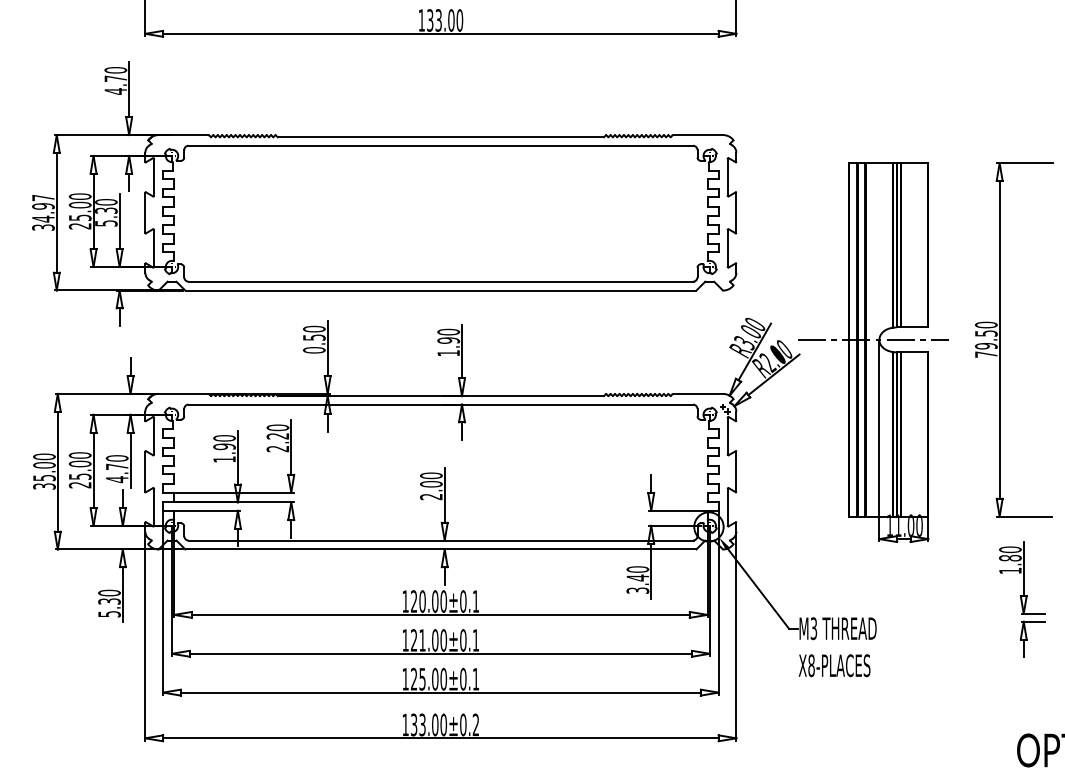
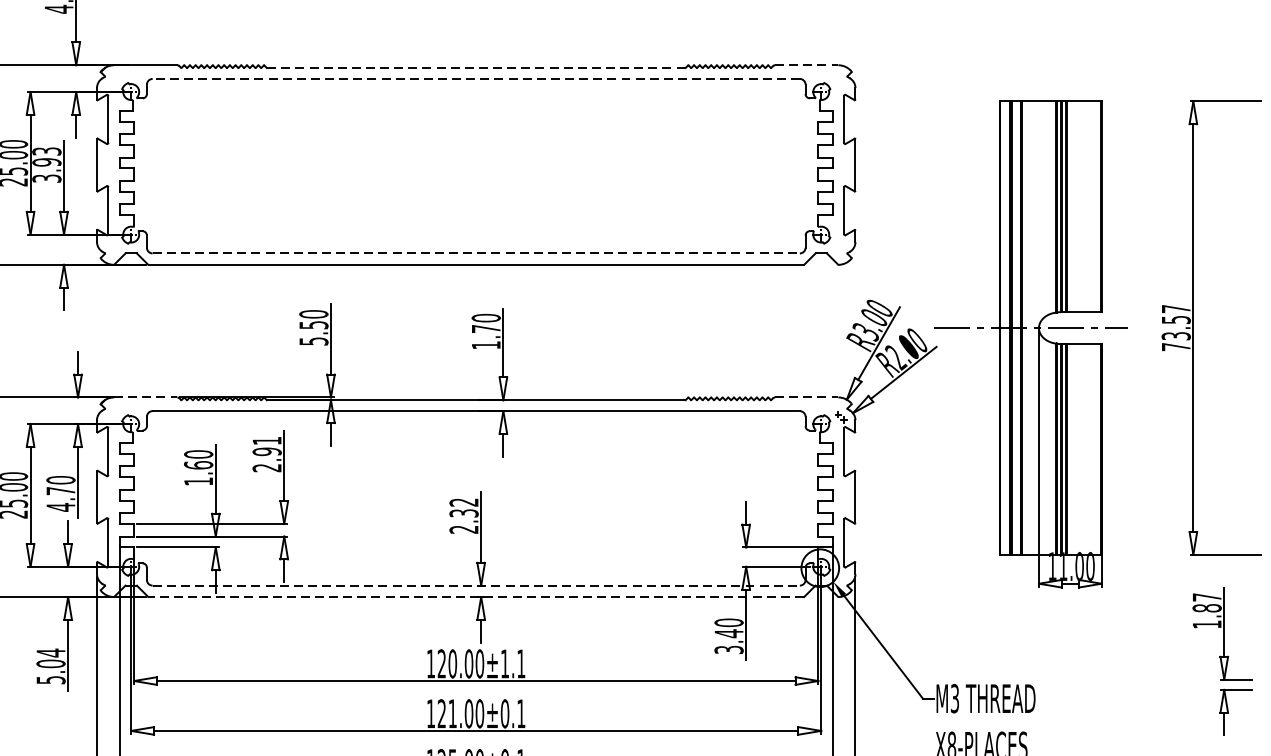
line: (698, 135) -> (806, 65), solid -> dashed
line: (440, 137) -> (475, 68), solid -> dashed
line: (440, 145) -> (475, 78), solid -> dashed
text: (106, 212) -> (47, 164), 5.30 -> 3.93
line: (441, 281) -> (477, 253), solid -> dashed
text: (986, 335) -> (1176, 322), 79.50 -> 73.57
text: (448, 340) -> (486, 328), 1.90 -> 1.70
text: (314, 350) -> (314, 341), 0.50 -> 5.50
line: (183, 393) -> (145, 396), solid -> dashed
line: (698, 393) -> (806, 396), solid -> dashed
text: (277, 431) -> (266, 445), 2.20 -> 2.91
text: (224, 446) -> (198, 464), 1.90 -> 1.60
text: (431, 479) -> (464, 507), 2.00 -> 2.32
line: (441, 540) -> (477, 585), solid -> dashed
line: (440, 549) -> (475, 597), solid -> dashed
text: (1010, 549) -> (1207, 597), 1.80 -> 1.87
text: (109, 596) -> (50, 657), 5.30 -> 5.04
text: (463, 601) -> (505, 663), 120.00±0.1 -> 120.00±1.1

